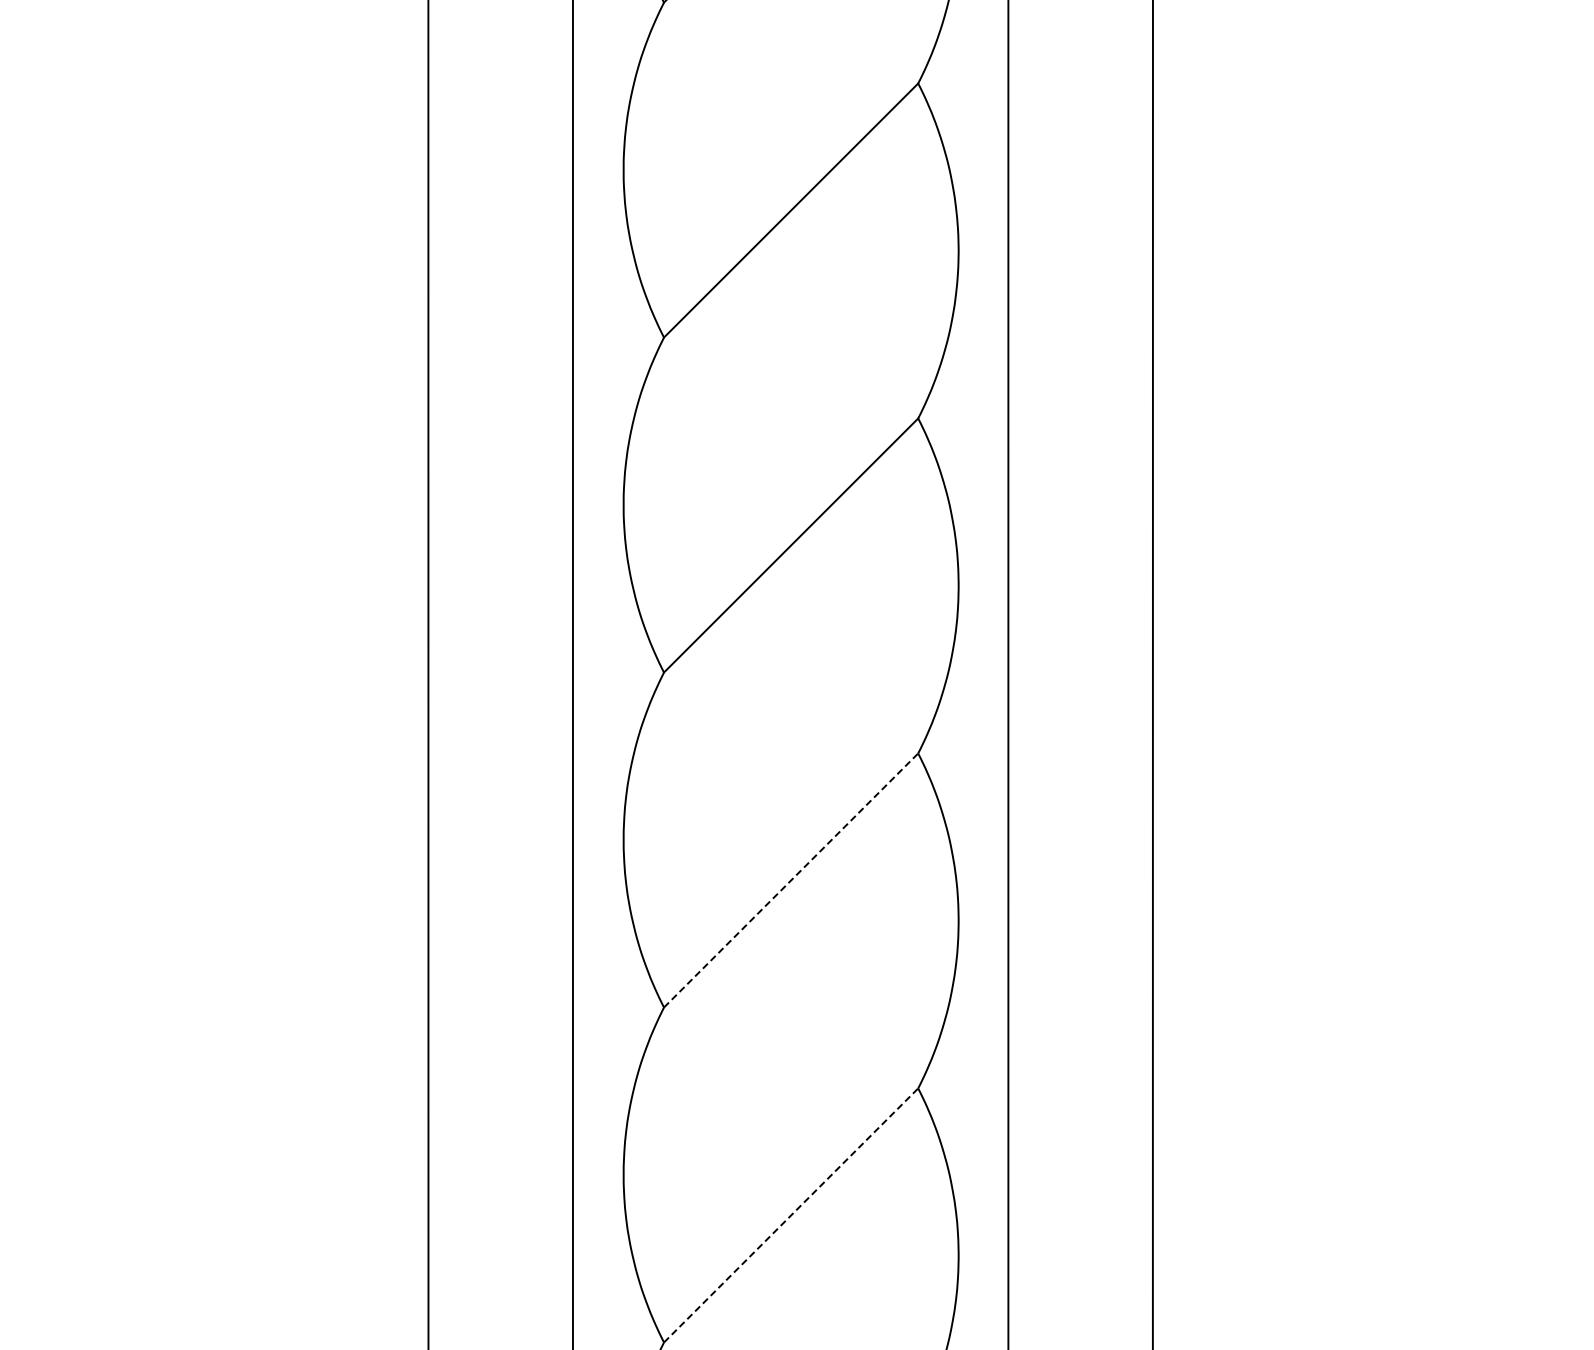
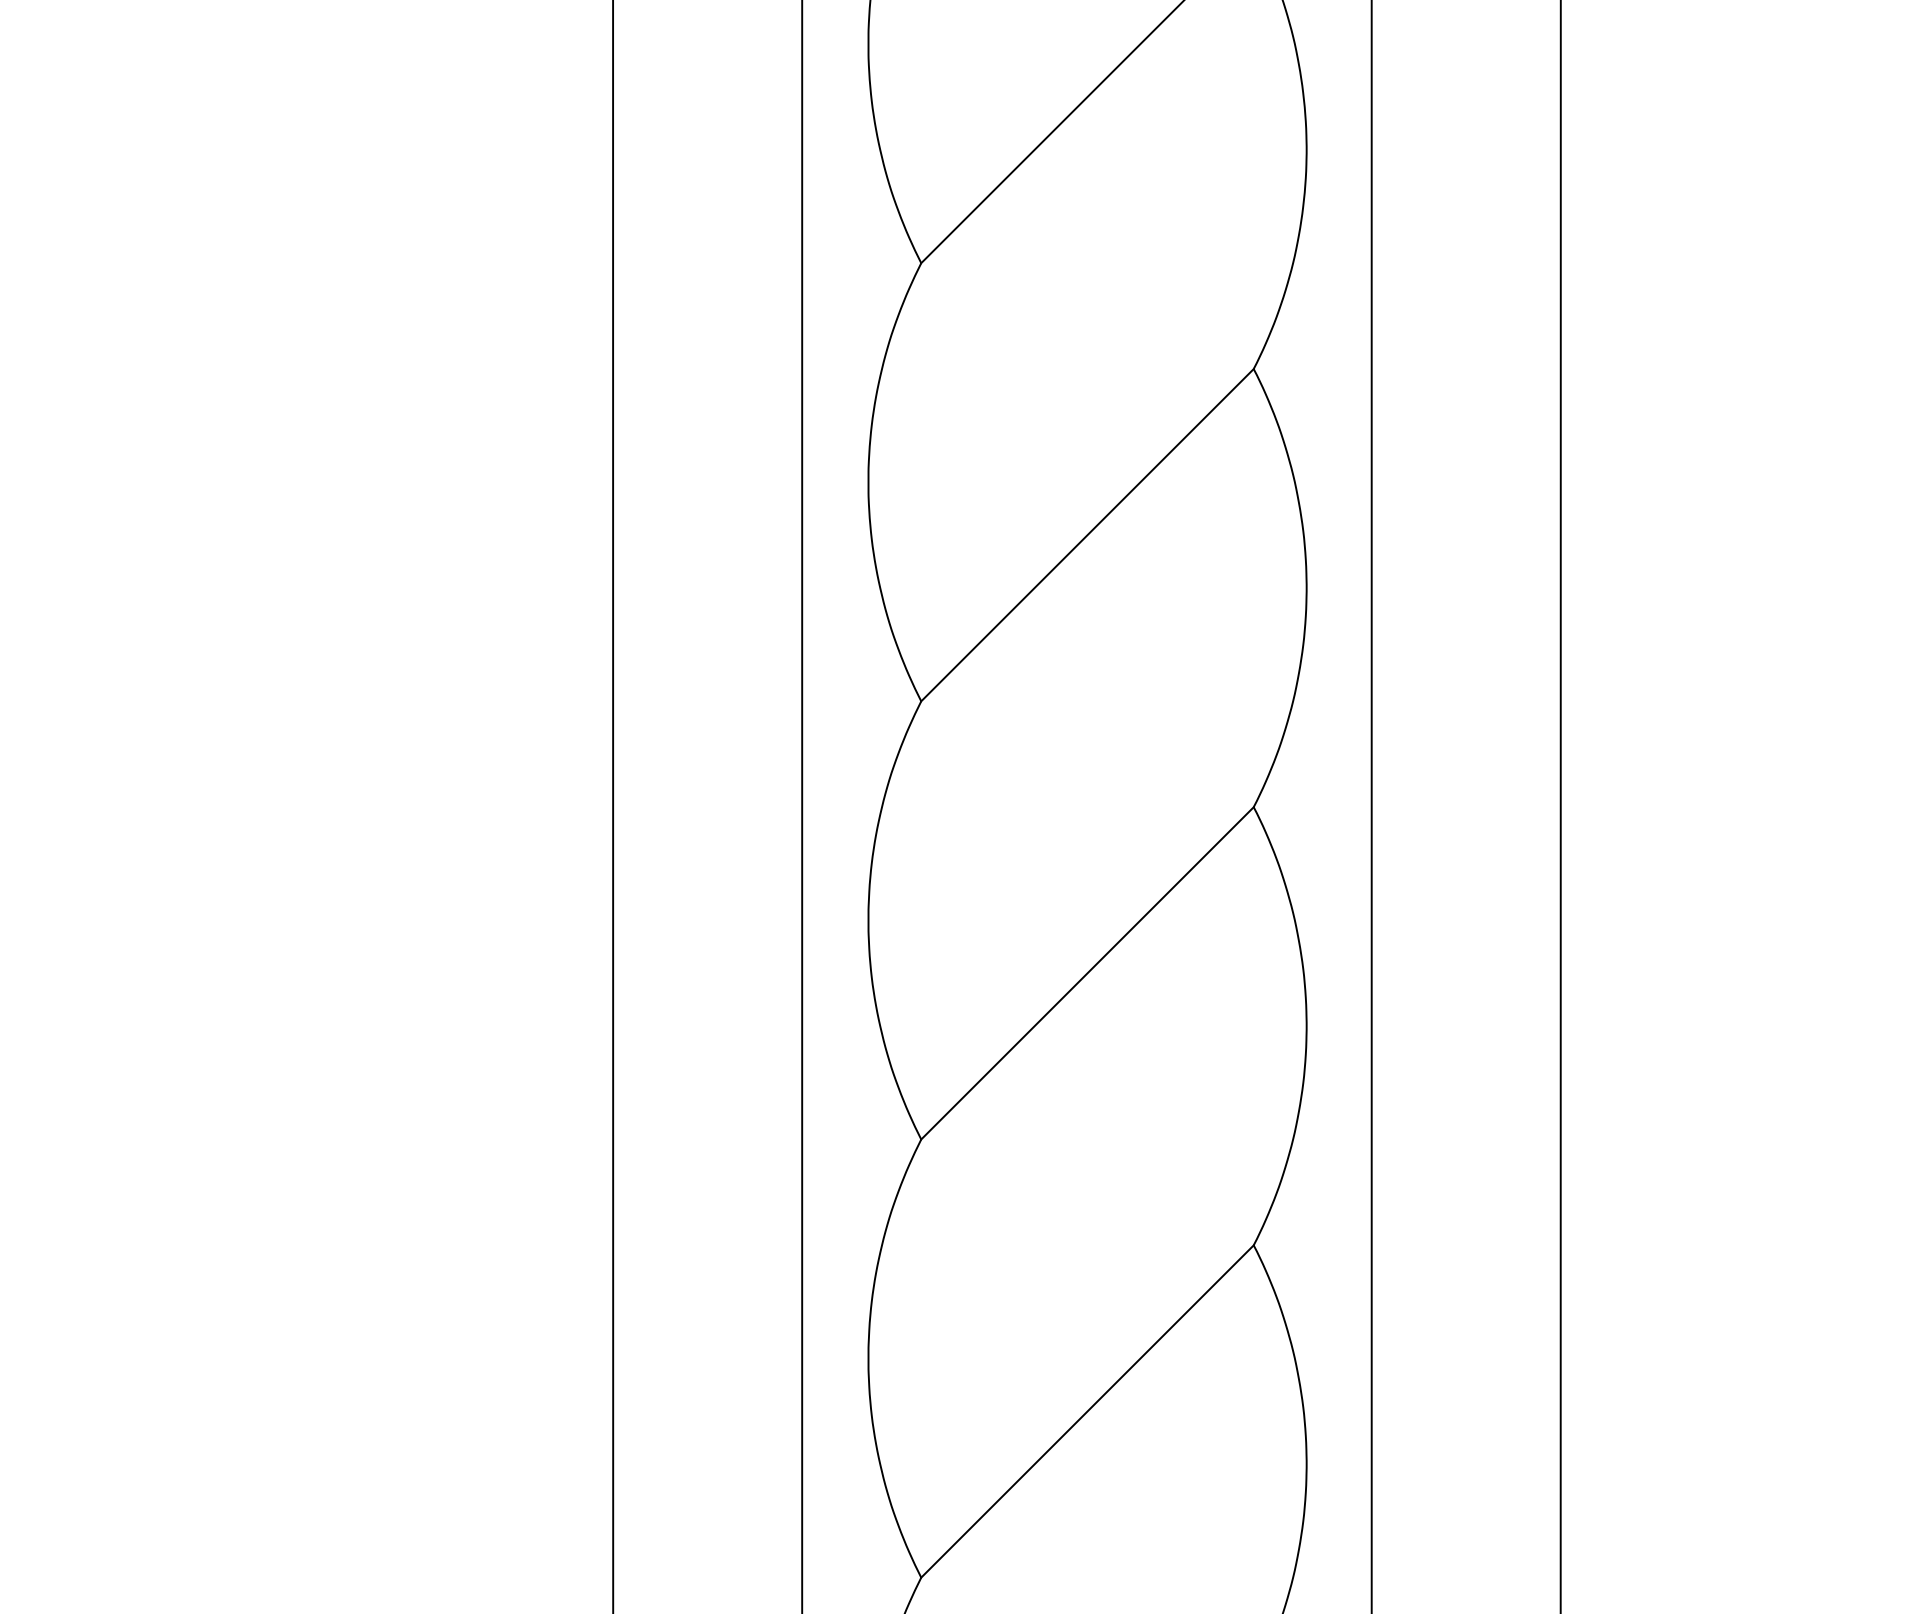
line: (791, 880) -> (1088, 973), dashed -> solid
line: (791, 1215) -> (1088, 1411), dashed -> solid

